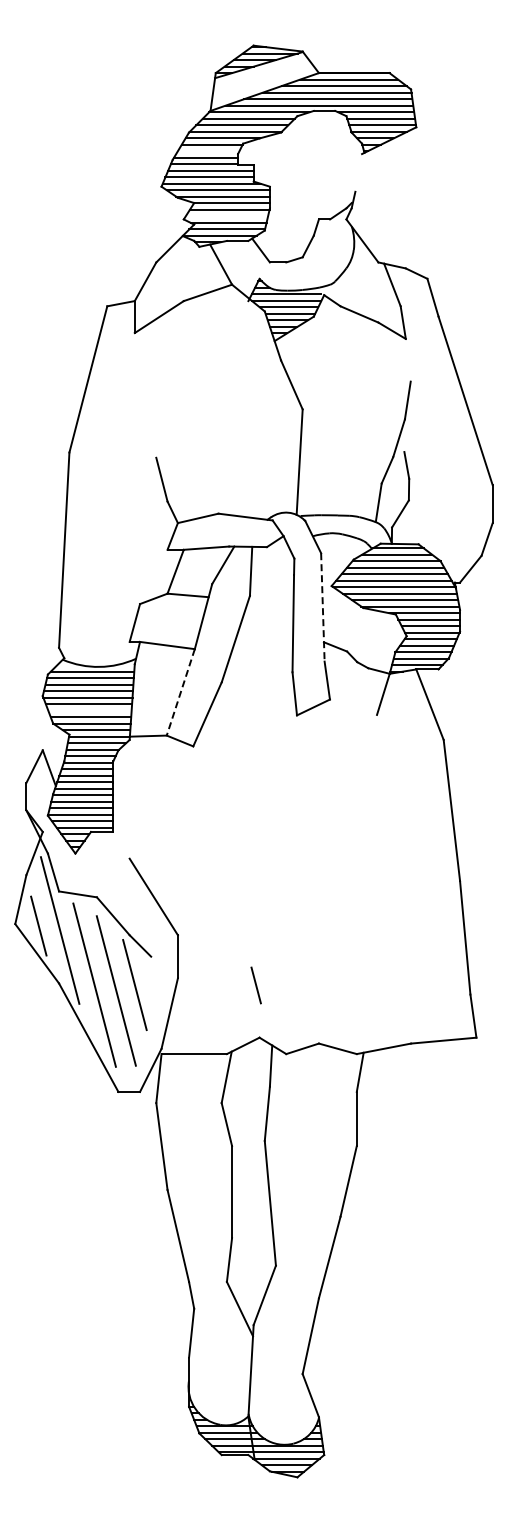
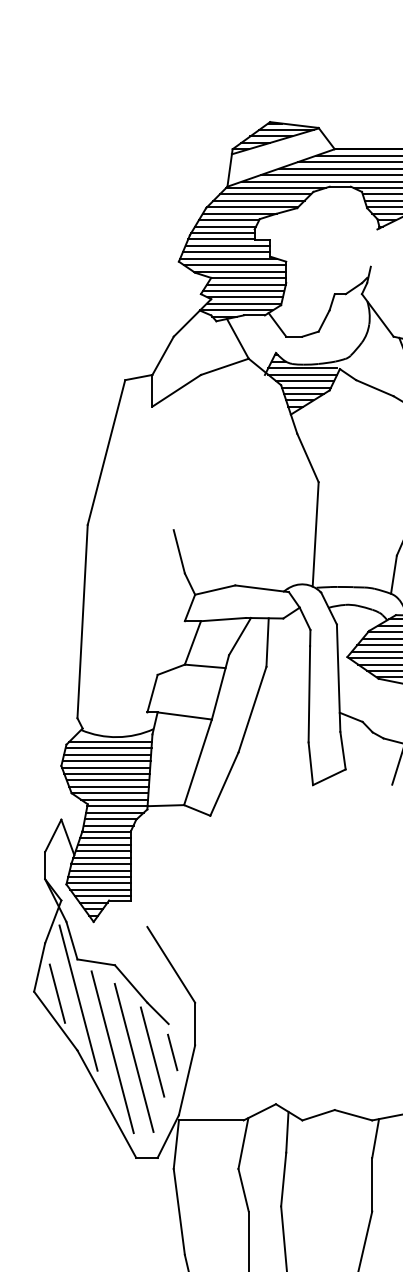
line: (208, 151) -> (225, 226), added
line: (226, 216) -> (243, 291), added
line: (322, 607) -> (338, 678), dashed -> solid
line: (180, 692) -> (197, 762), dashed -> solid
line: (89, 710) -> (107, 780), added
line: (255, 985) -> (171, 1052), moved

